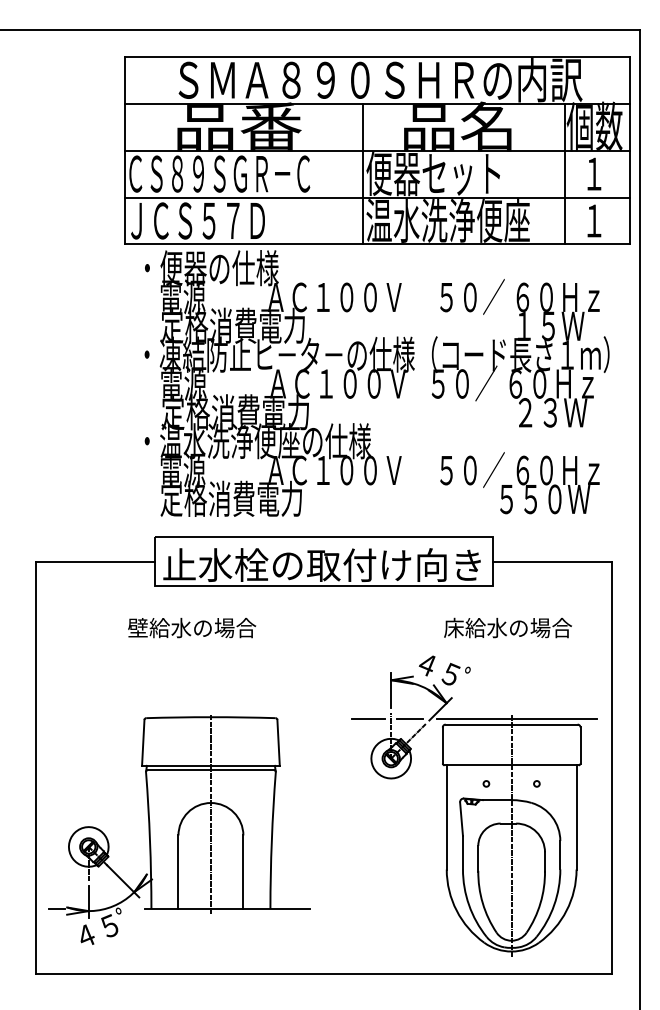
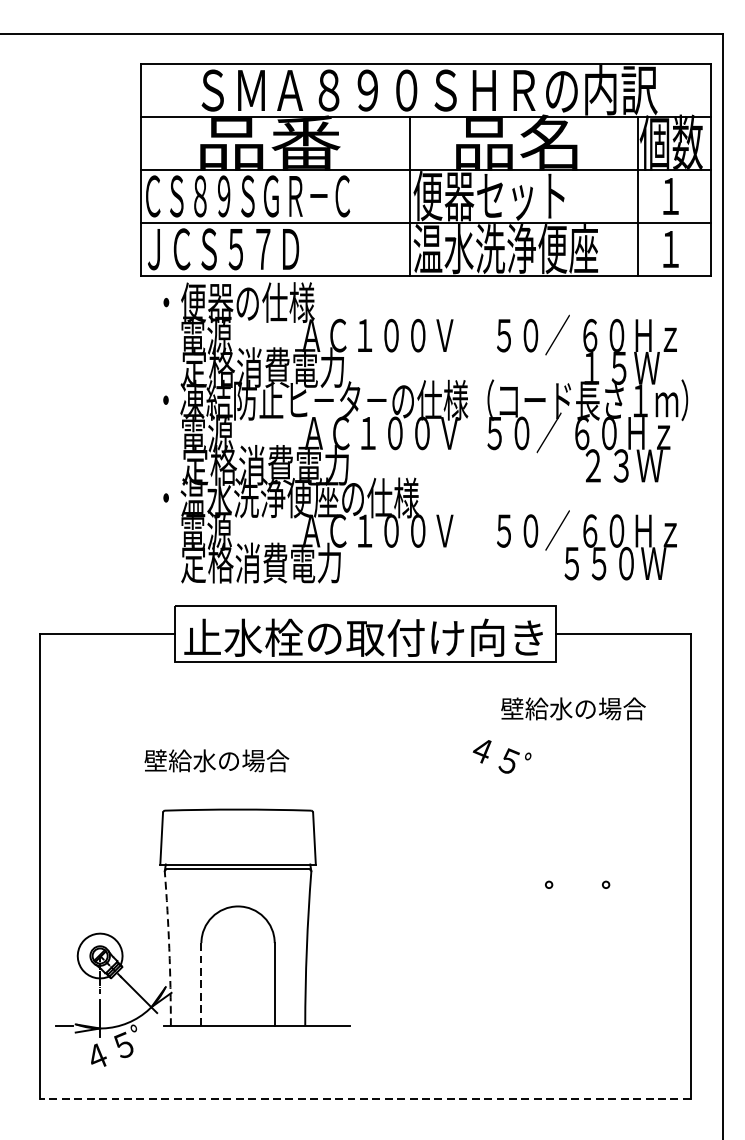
text: (192, 627) -> (217, 760), moved
text: (453, 627) -> (511, 708), 床給水の場合 -> 壁給水の場合
line: (210, 814) -> (237, 919), removed
part: (474, 814) -> (535, 919), removed
arc: (150, 840) -> (169, 948), solid -> dashed
line: (178, 872) -> (201, 984), solid -> dashed
line: (323, 973) -> (365, 1098), solid -> dashed

